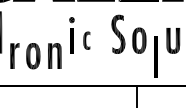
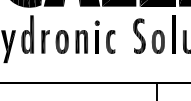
part: (86, 40) -> (110, 41), size x1.43
part: (35, 55) -> (64, 41), moved
line: (155, 56) -> (173, 34), moved

